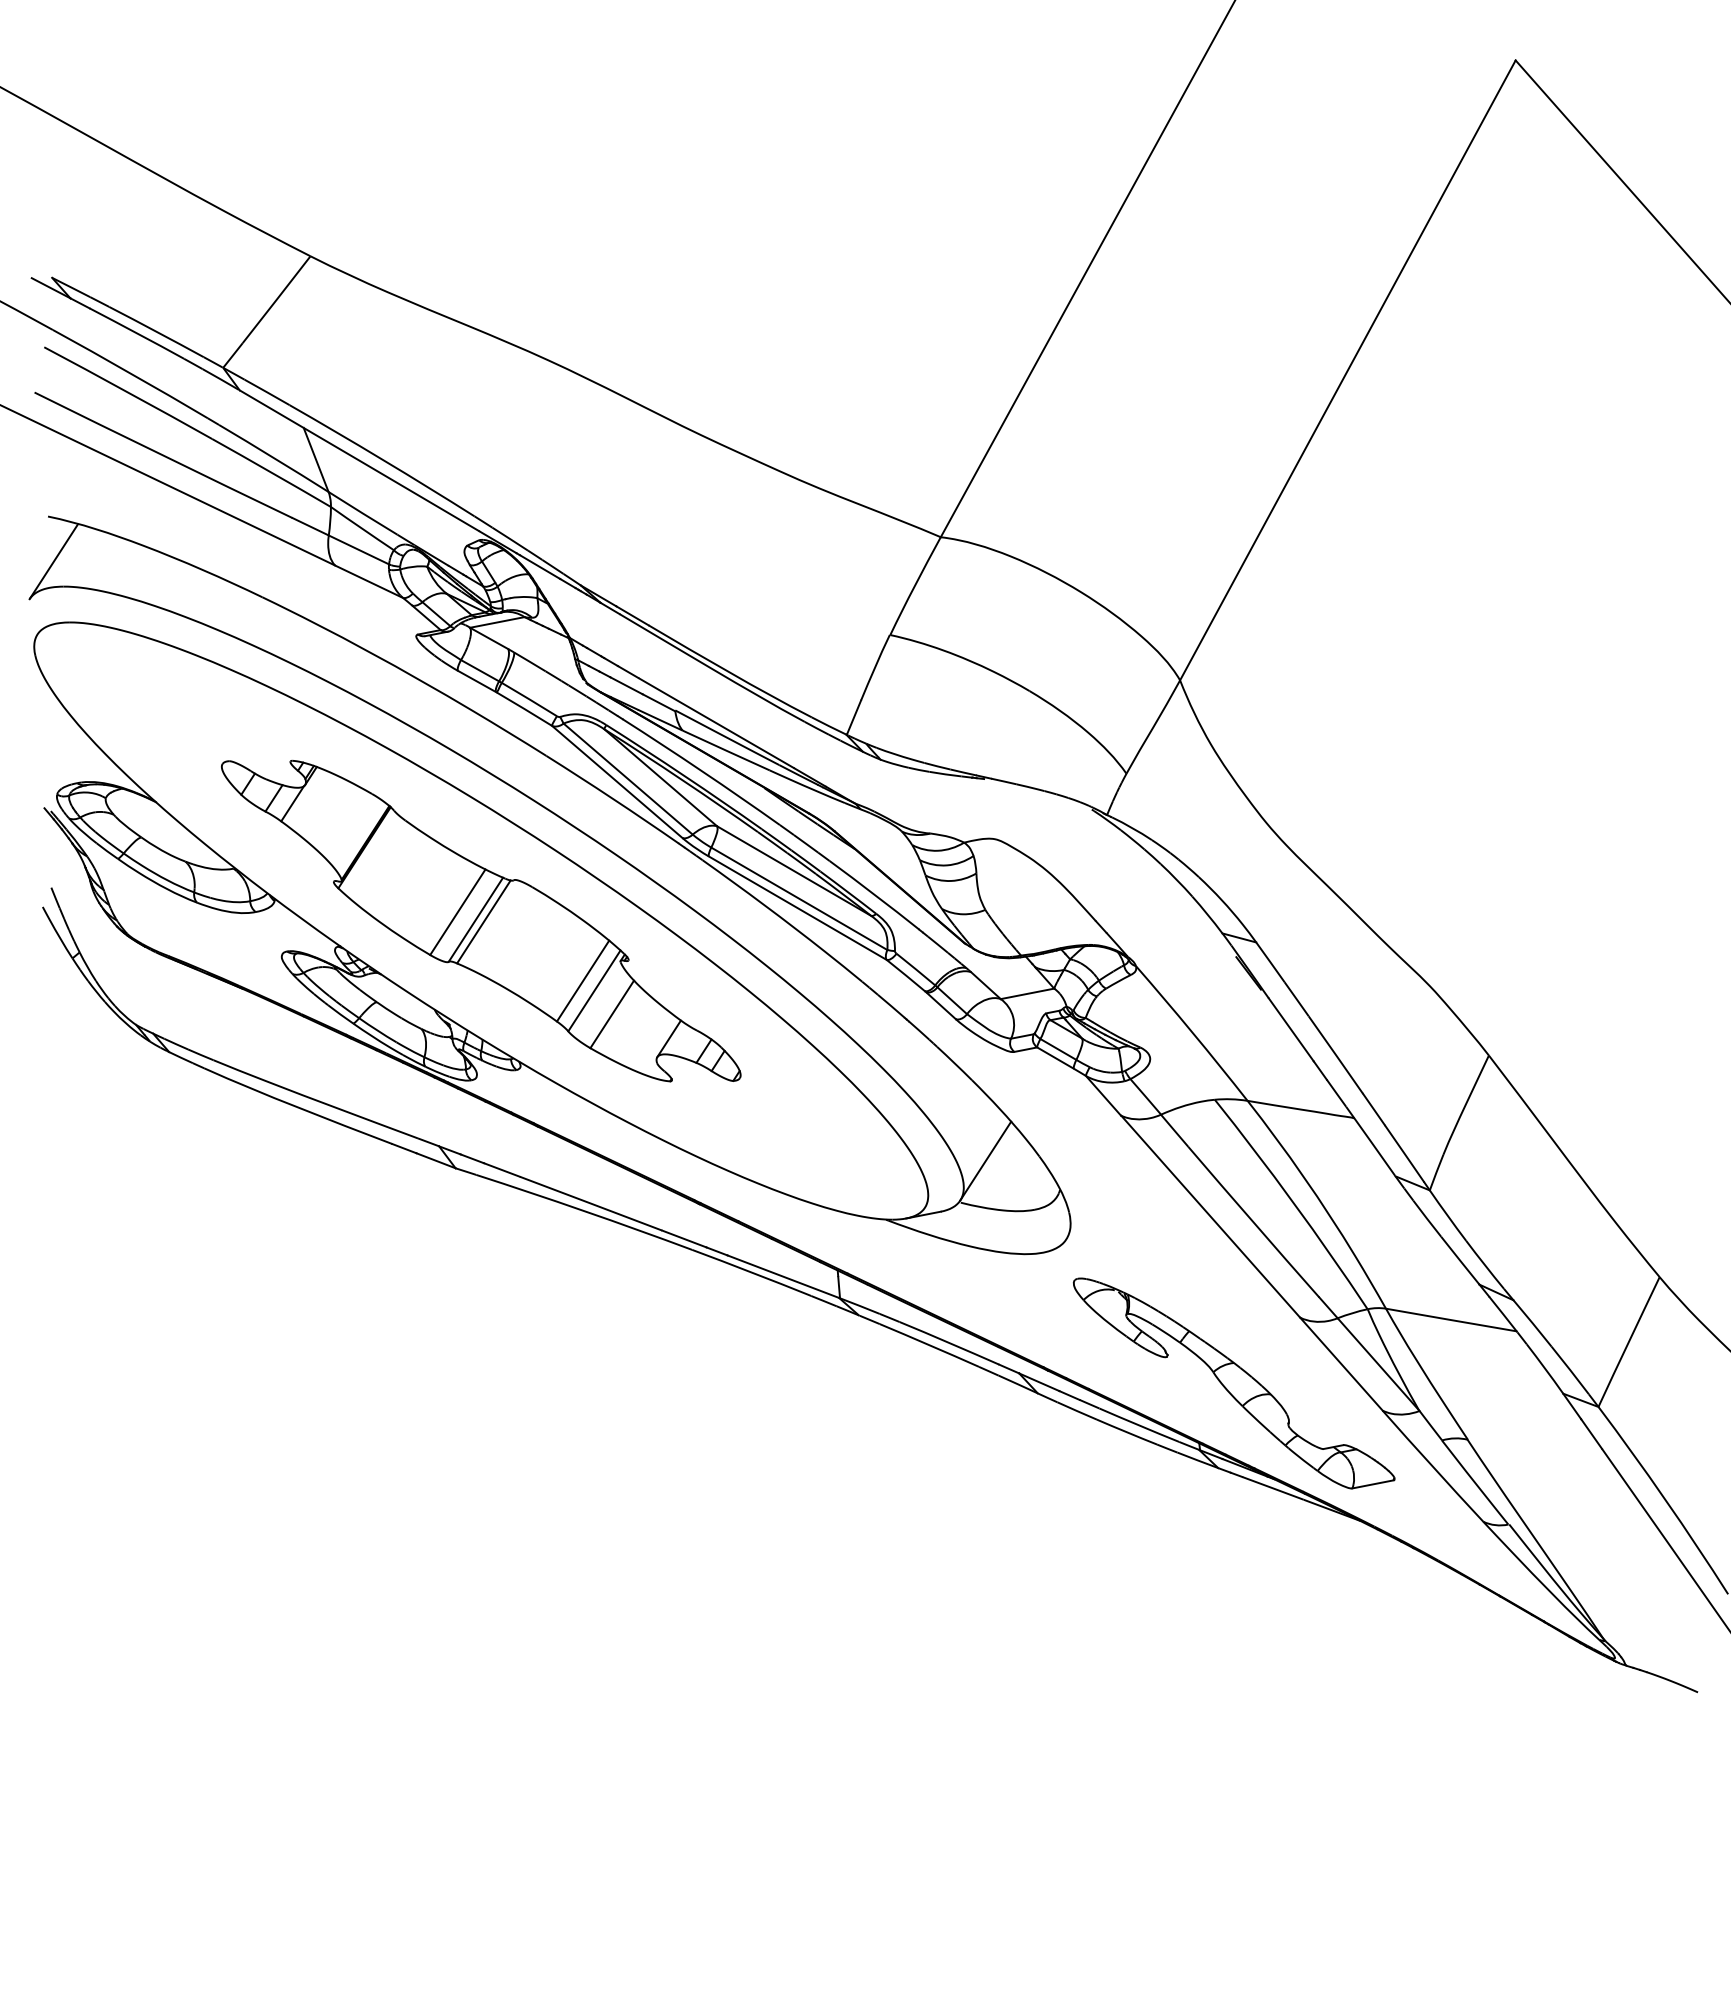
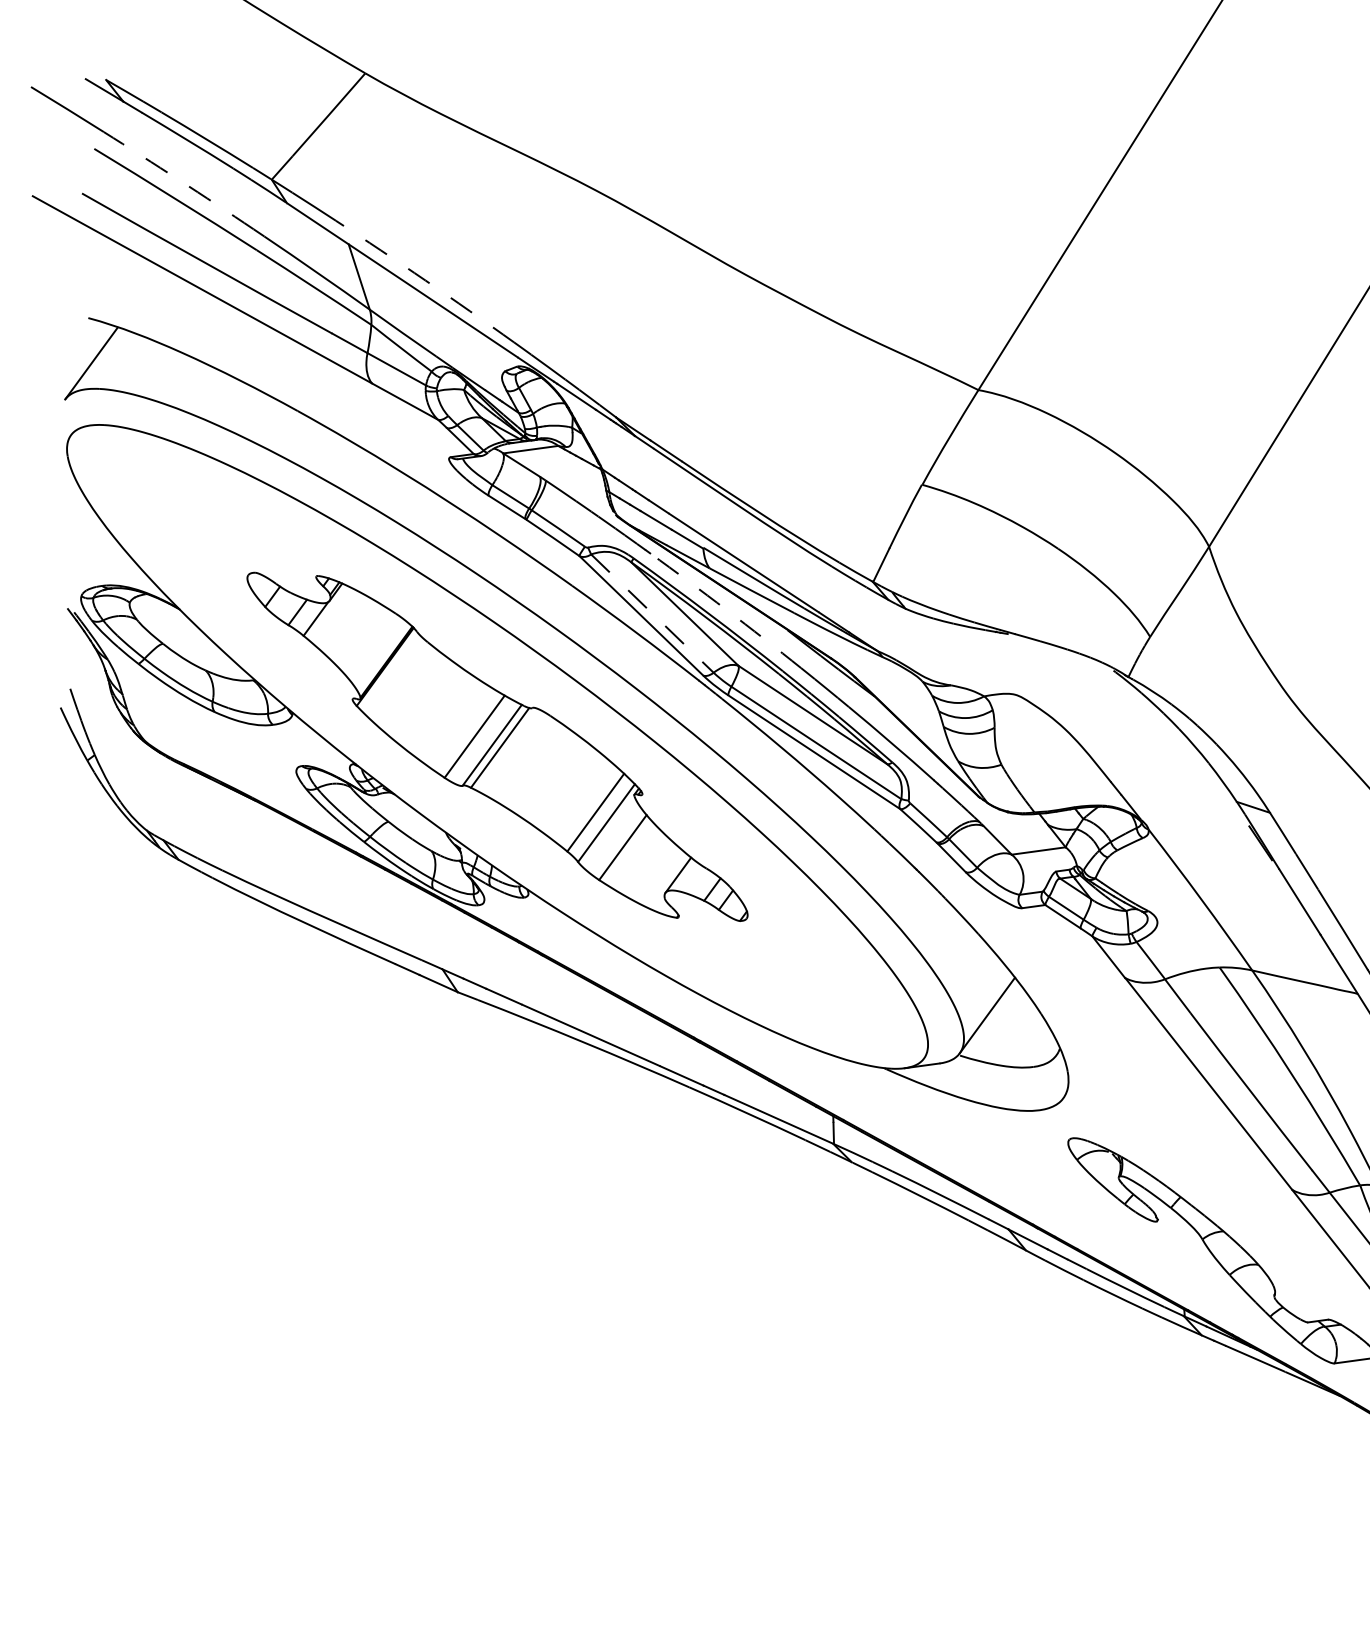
arc: (130, 373) -> (178, 180), solid -> dashed
arc: (382, 459) -> (425, 280), solid -> dashed
arc: (701, 771) -> (726, 610), solid -> dashed
line: (628, 779) -> (652, 614), solid -> dashed

